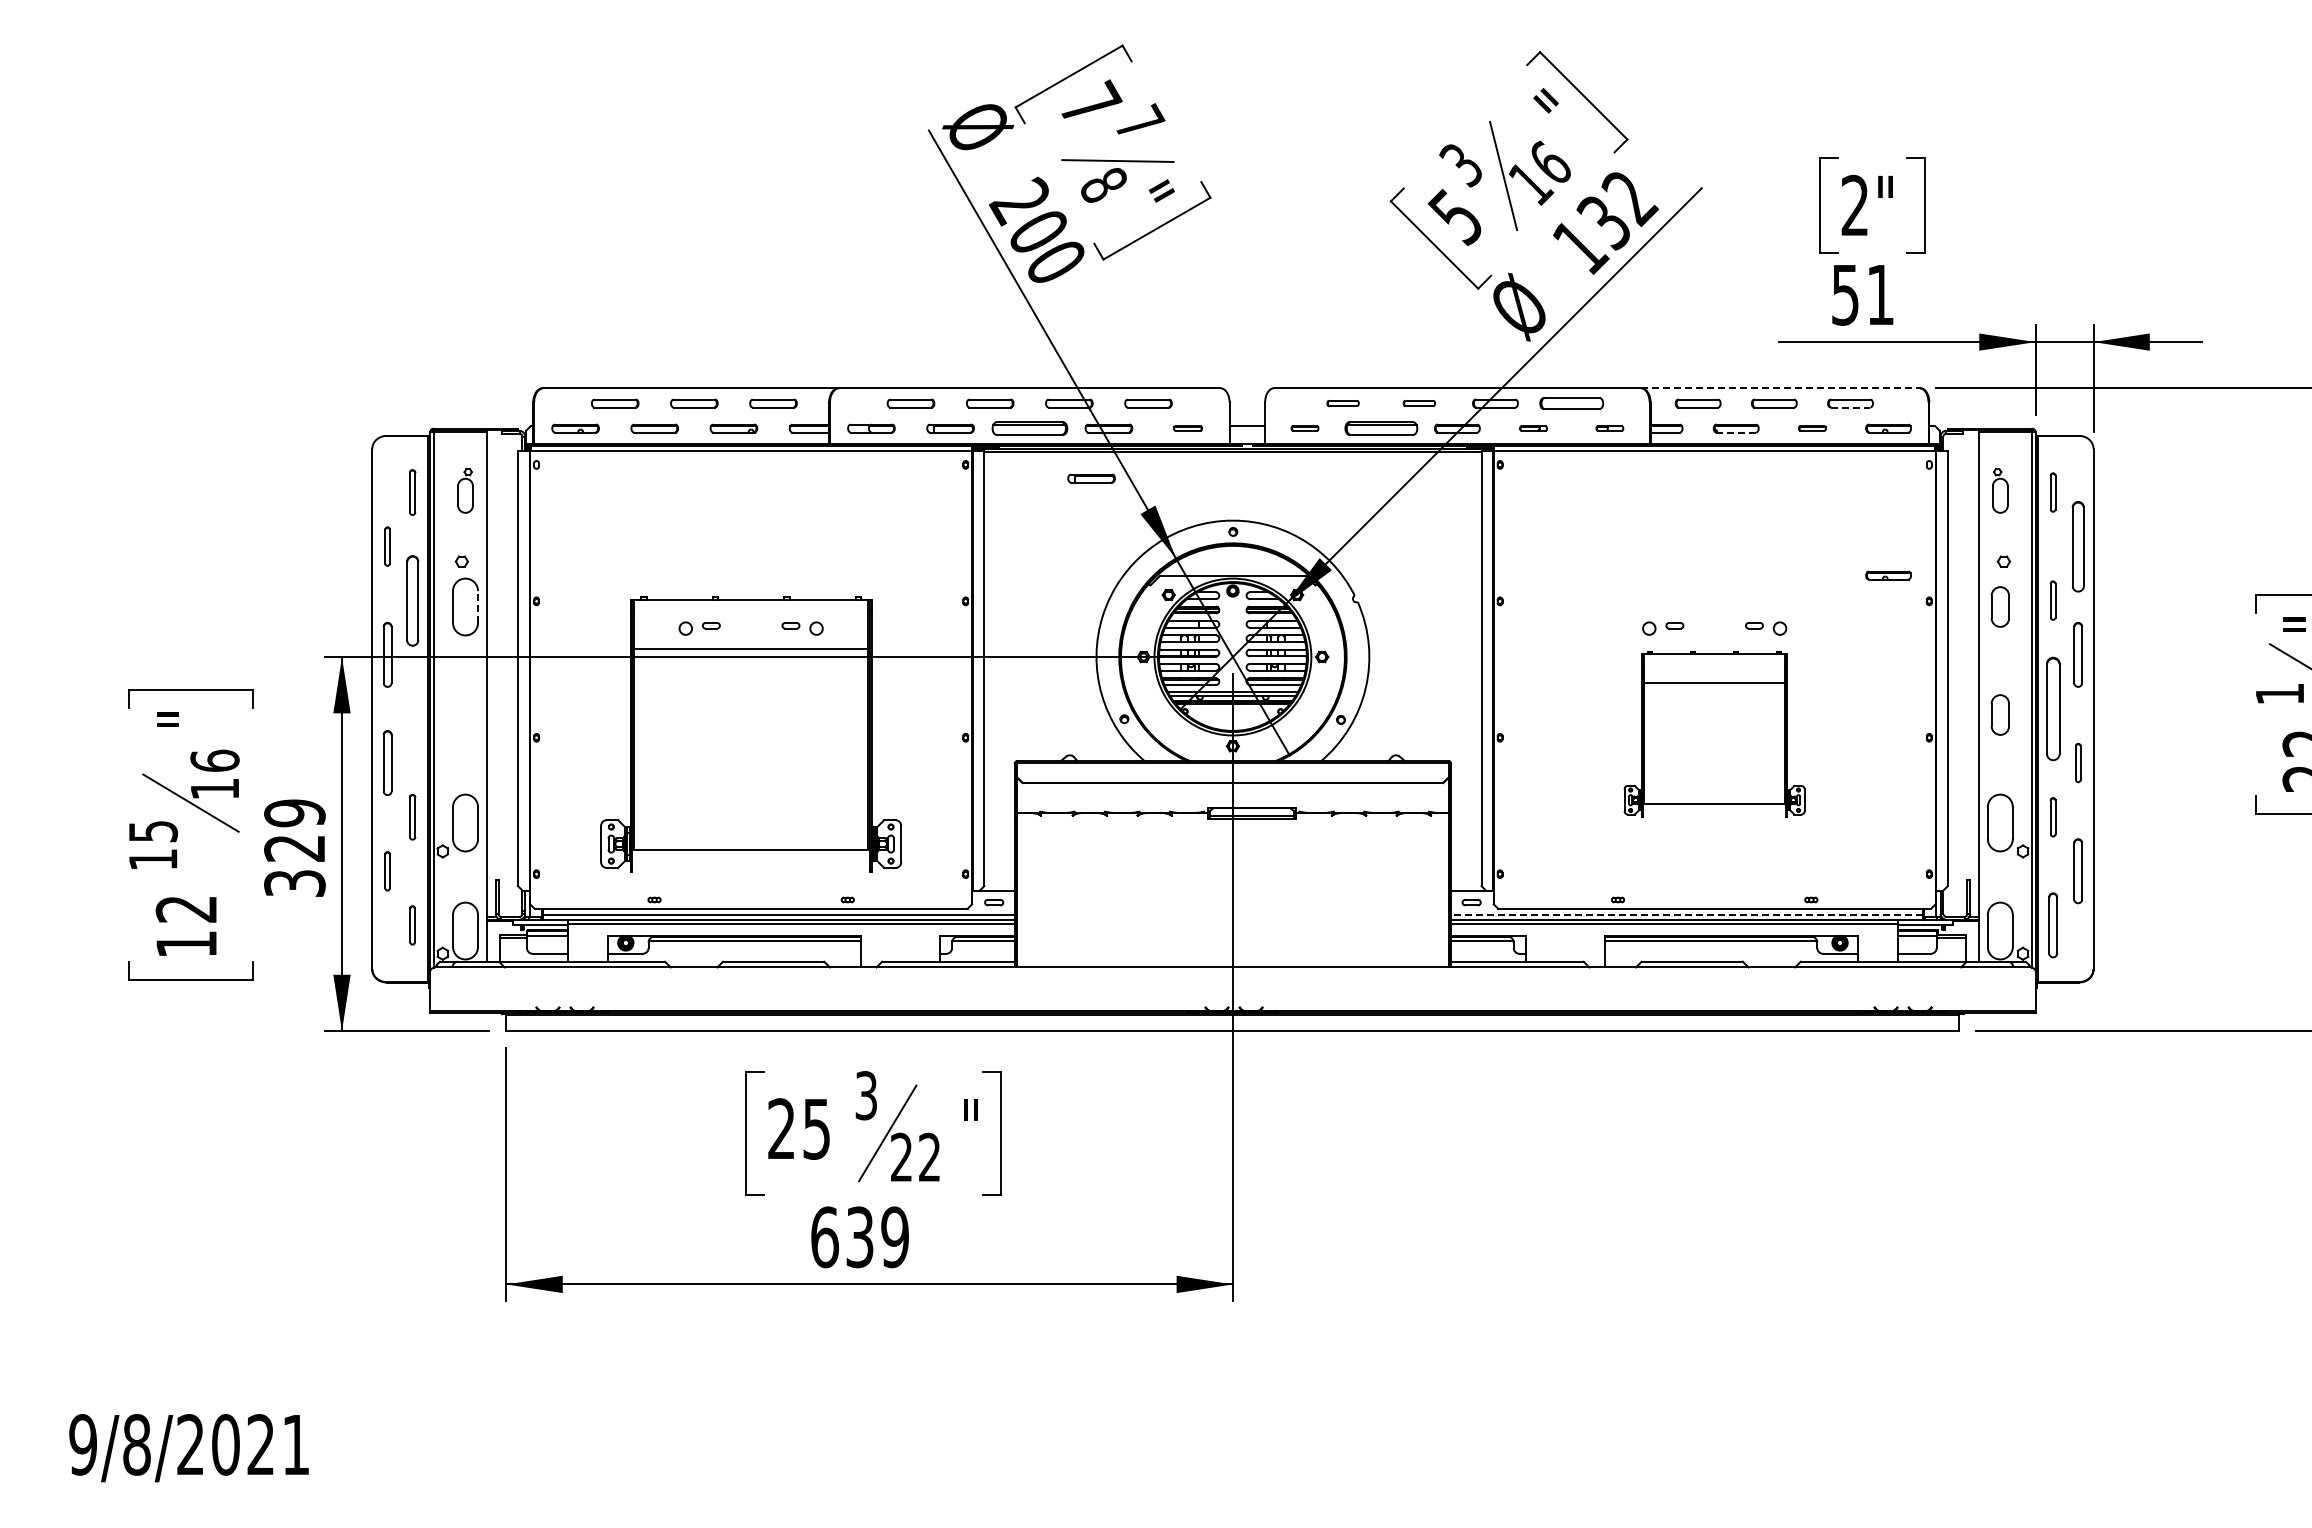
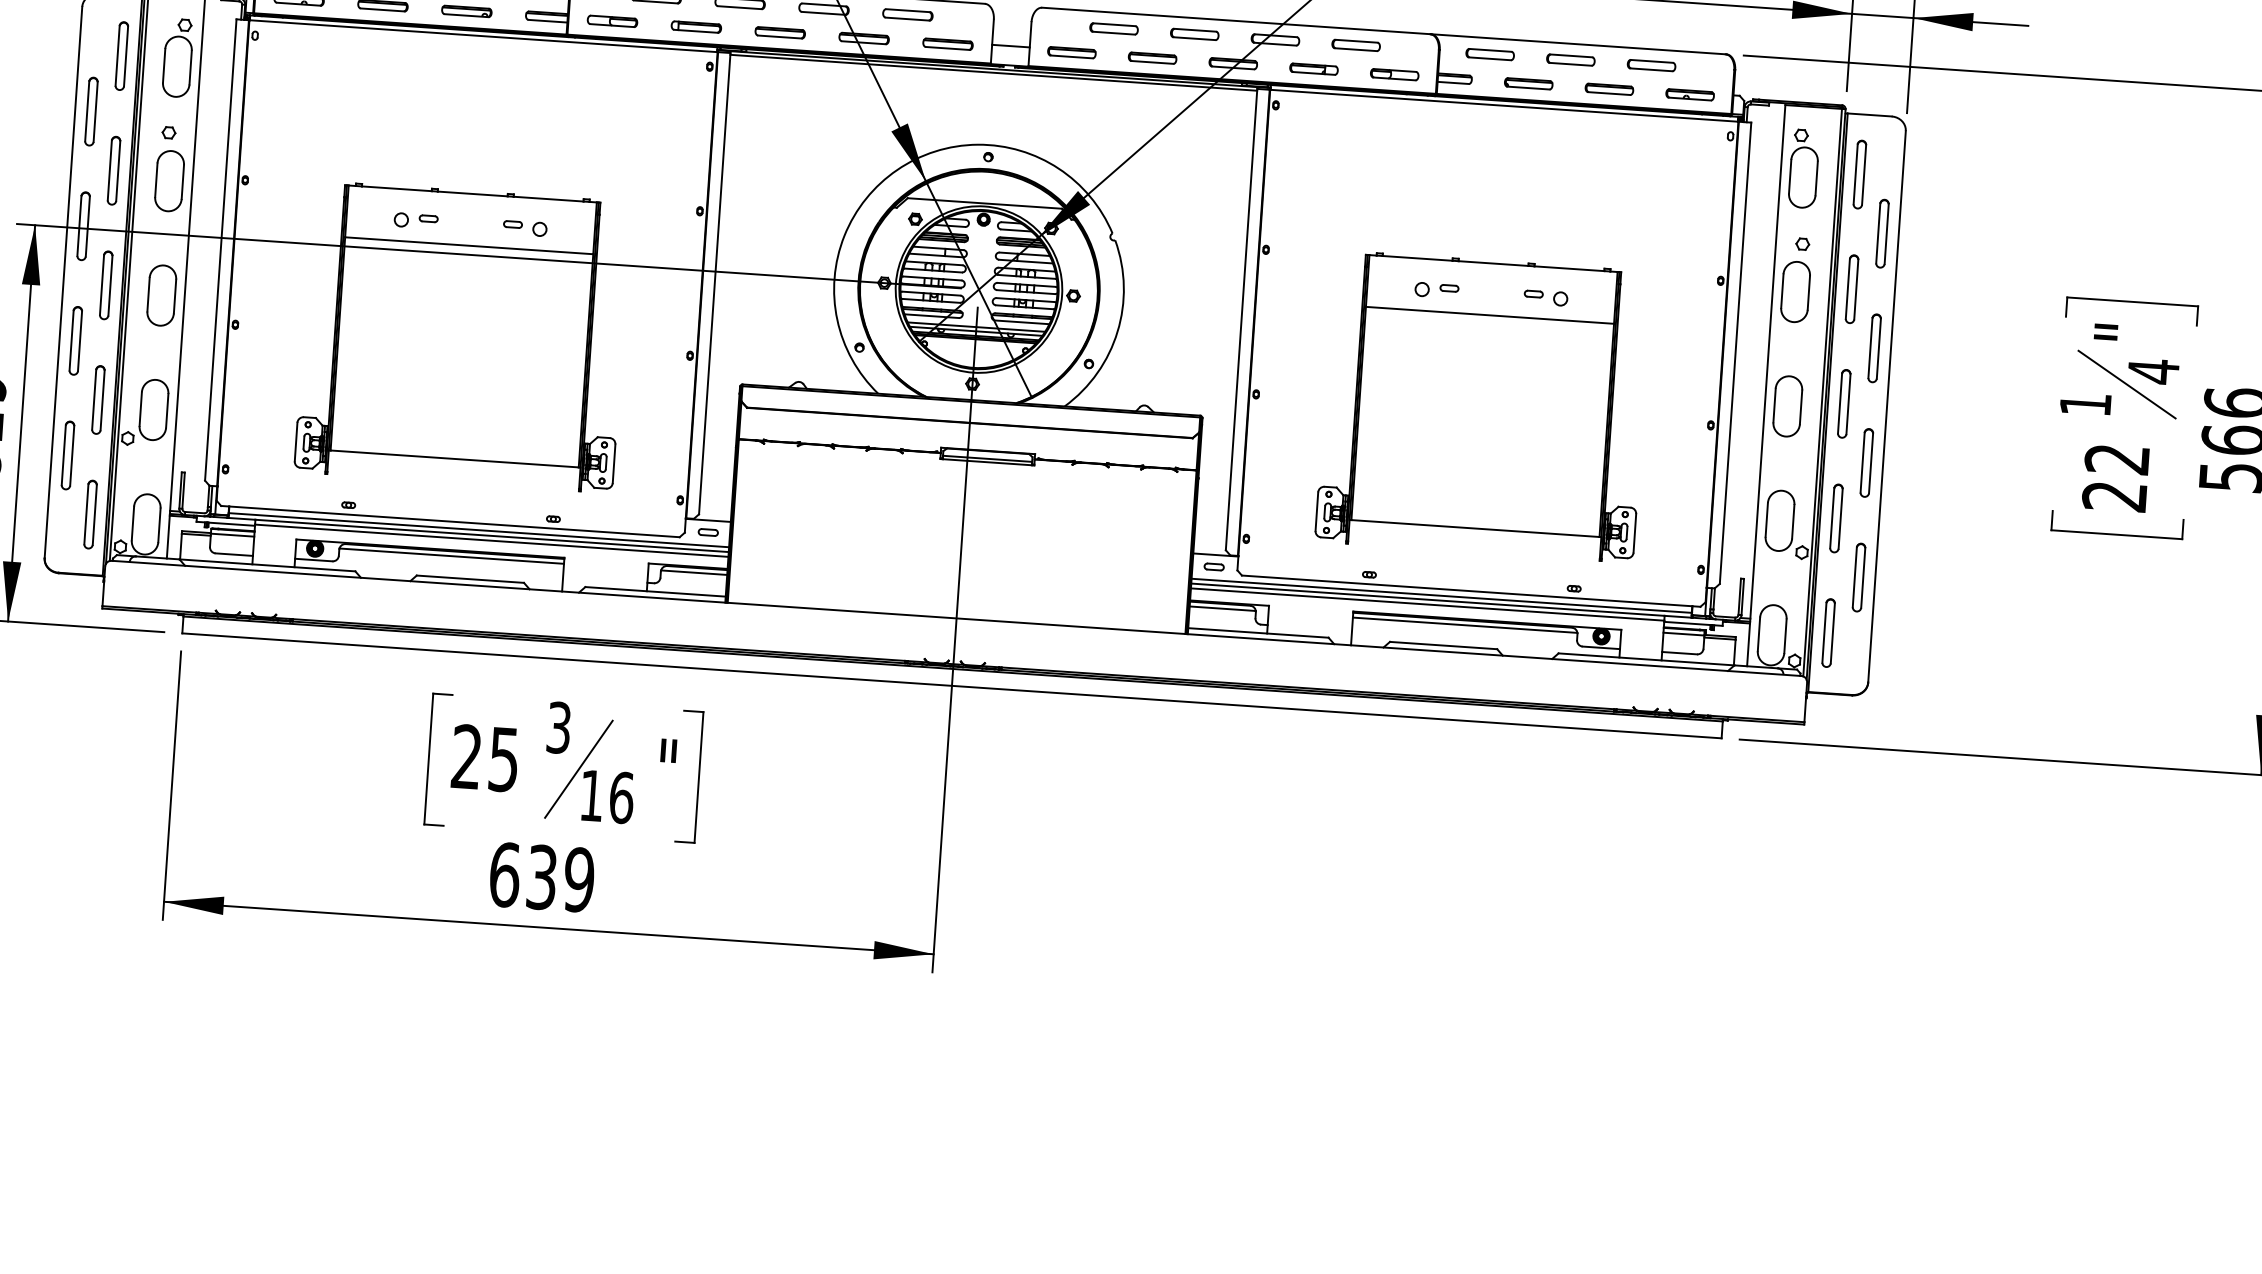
line: (1780, 388) -> (1578, 44), dashed -> solid
part: (1342, 403) -> (1113, 28), size x1.43
part: (1419, 403) -> (1194, 34), size x1.43
part: (1571, 403) -> (1356, 45), size x0.71
line: (1850, 407) -> (1651, 69), dashed -> solid
part: (1029, 428) -> (779, 32), size x0.62
part: (1187, 428) -> (947, 44), size x1.67
part: (1304, 428) -> (1071, 52), size x1.67
part: (1380, 428) -> (1151, 58), size x0.62
part: (1533, 428) -> (1313, 69), size x1.67
part: (1609, 428) -> (1394, 74), size x1.67
part: (1812, 428) -> (1609, 89), size x1.67
line: (1736, 432) -> (1528, 88), dashed -> solid
part: (1091, 478) -> (842, 90), removed
part: (465, 490) -> (177, 57), size x1.67
part: (2000, 490) -> (1804, 168), size x1.67
part: (412, 492) -> (121, 55), size x1.43
part: (2052, 492) -> (1859, 174), size x1.67
part: (387, 546) -> (91, 111), size x1.67
part: (2077, 546) -> (1881, 233), size x0.71
part: (1888, 575) -> (1679, 250), removed
part: (412, 600) -> (113, 170), size x0.71
part: (2052, 600) -> (1851, 288), size x1.67
part: (2000, 606) -> (1795, 291), size x1.43
line: (478, 607) -> (183, 182), dashed -> solid
part: (412, 708) -> (106, 284), added
part: (2052, 708) -> (1843, 403), size x0.62
part: (465, 714) -> (161, 295), added
part: (2000, 714) -> (1788, 405), size x1.43
part: (1714, 734) -> (1483, 406), size x1.67
part: (2078, 762) -> (1867, 462), size x1.67
part: (412, 817) -> (98, 400), size x1.43
part: (2052, 817) -> (1835, 518), size x1.67
part: (387, 871) -> (67, 455), size x1.67
line: (1686, 915) -> (1440, 596), dashed -> solid
part: (412, 925) -> (90, 514), size x1.67
text: (916, 1157) -> (607, 796), 22 -> 16

